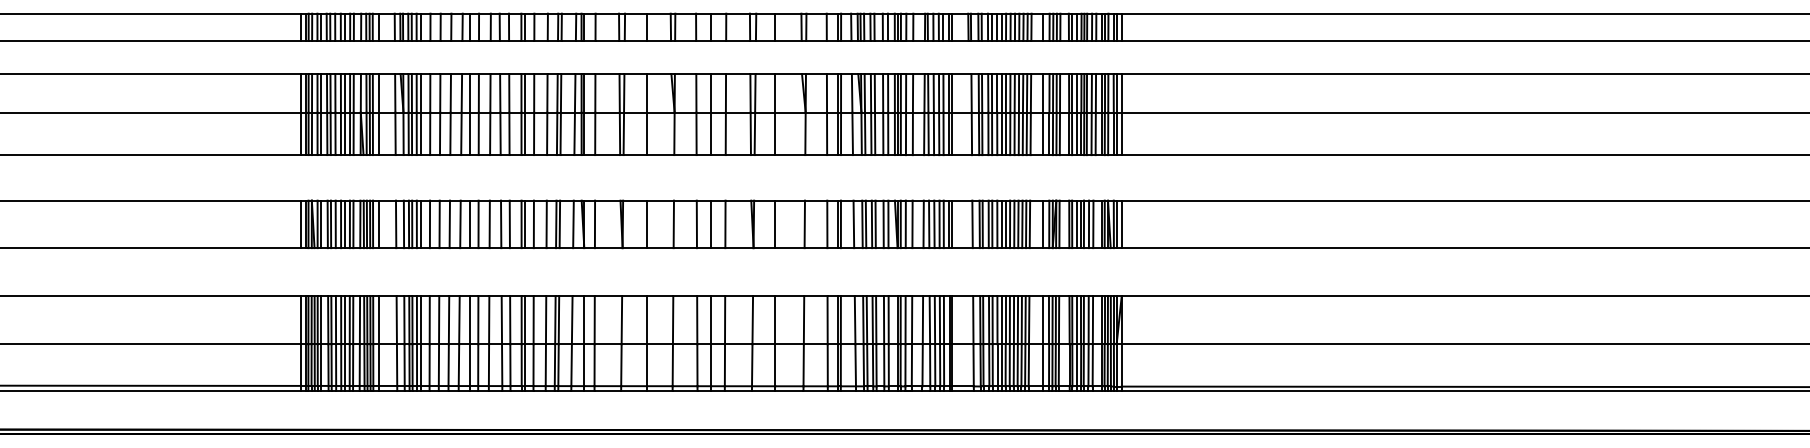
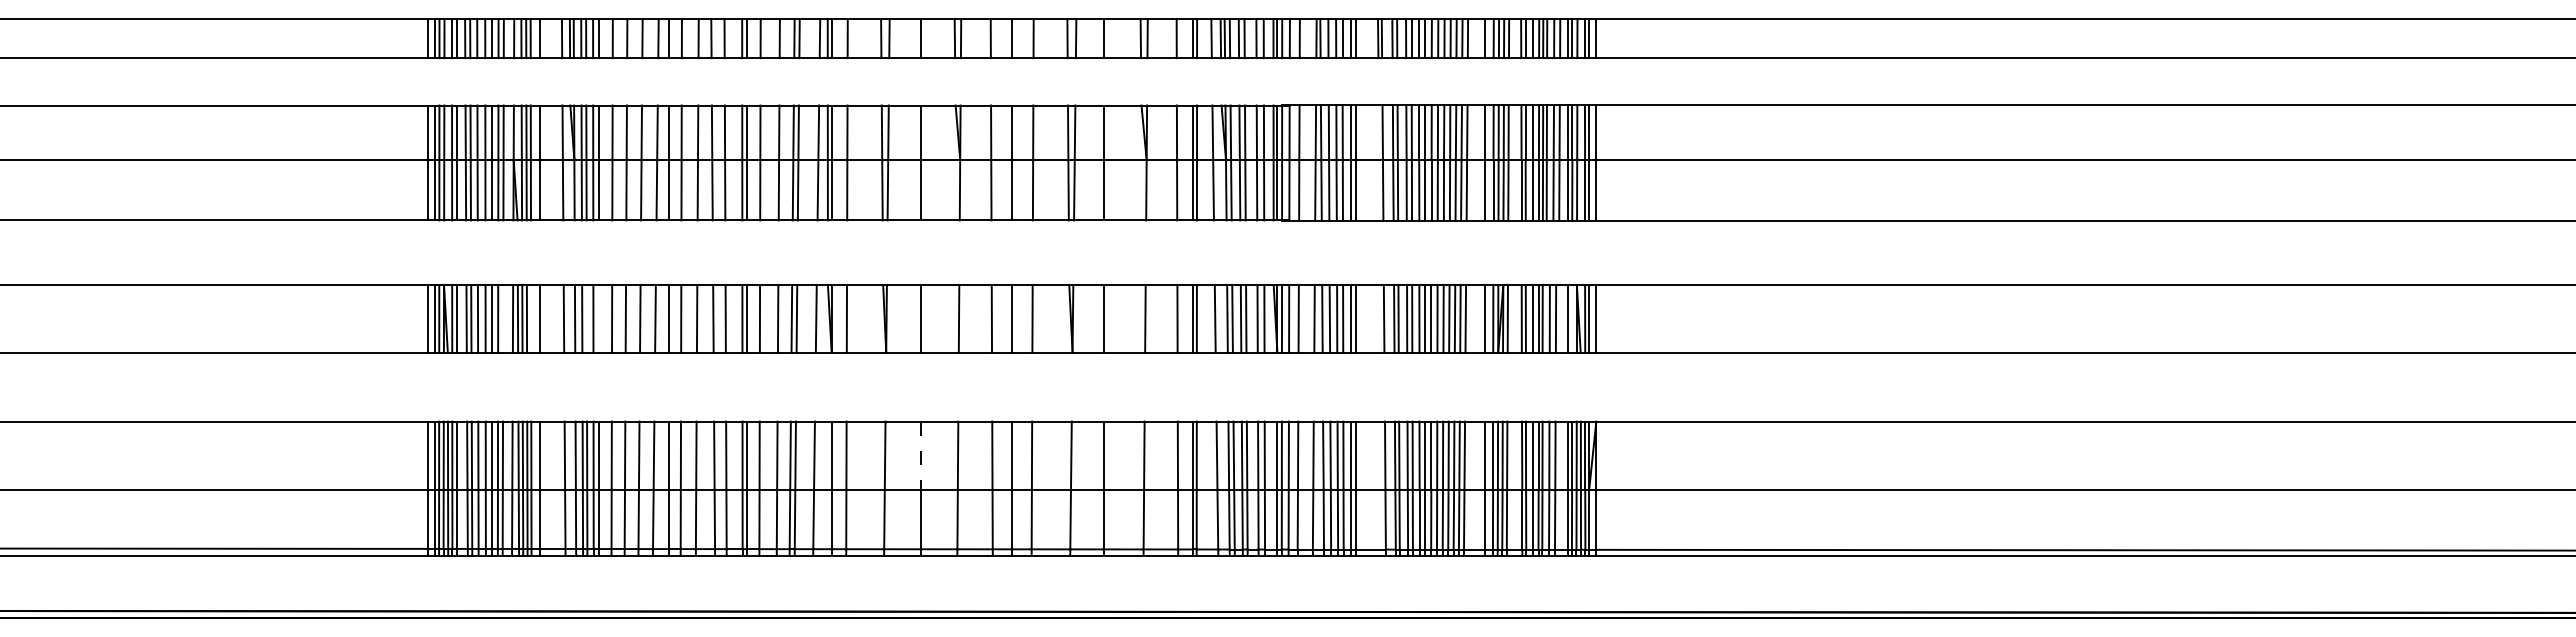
line: (353, 224) -> (503, 318), removed
line: (373, 224) -> (531, 318), removed
line: (411, 224) -> (586, 318), removed
line: (421, 224) -> (599, 318), removed
line: (1104, 224) -> (1572, 318), removed
line: (646, 320) -> (920, 456), solid -> dashed

